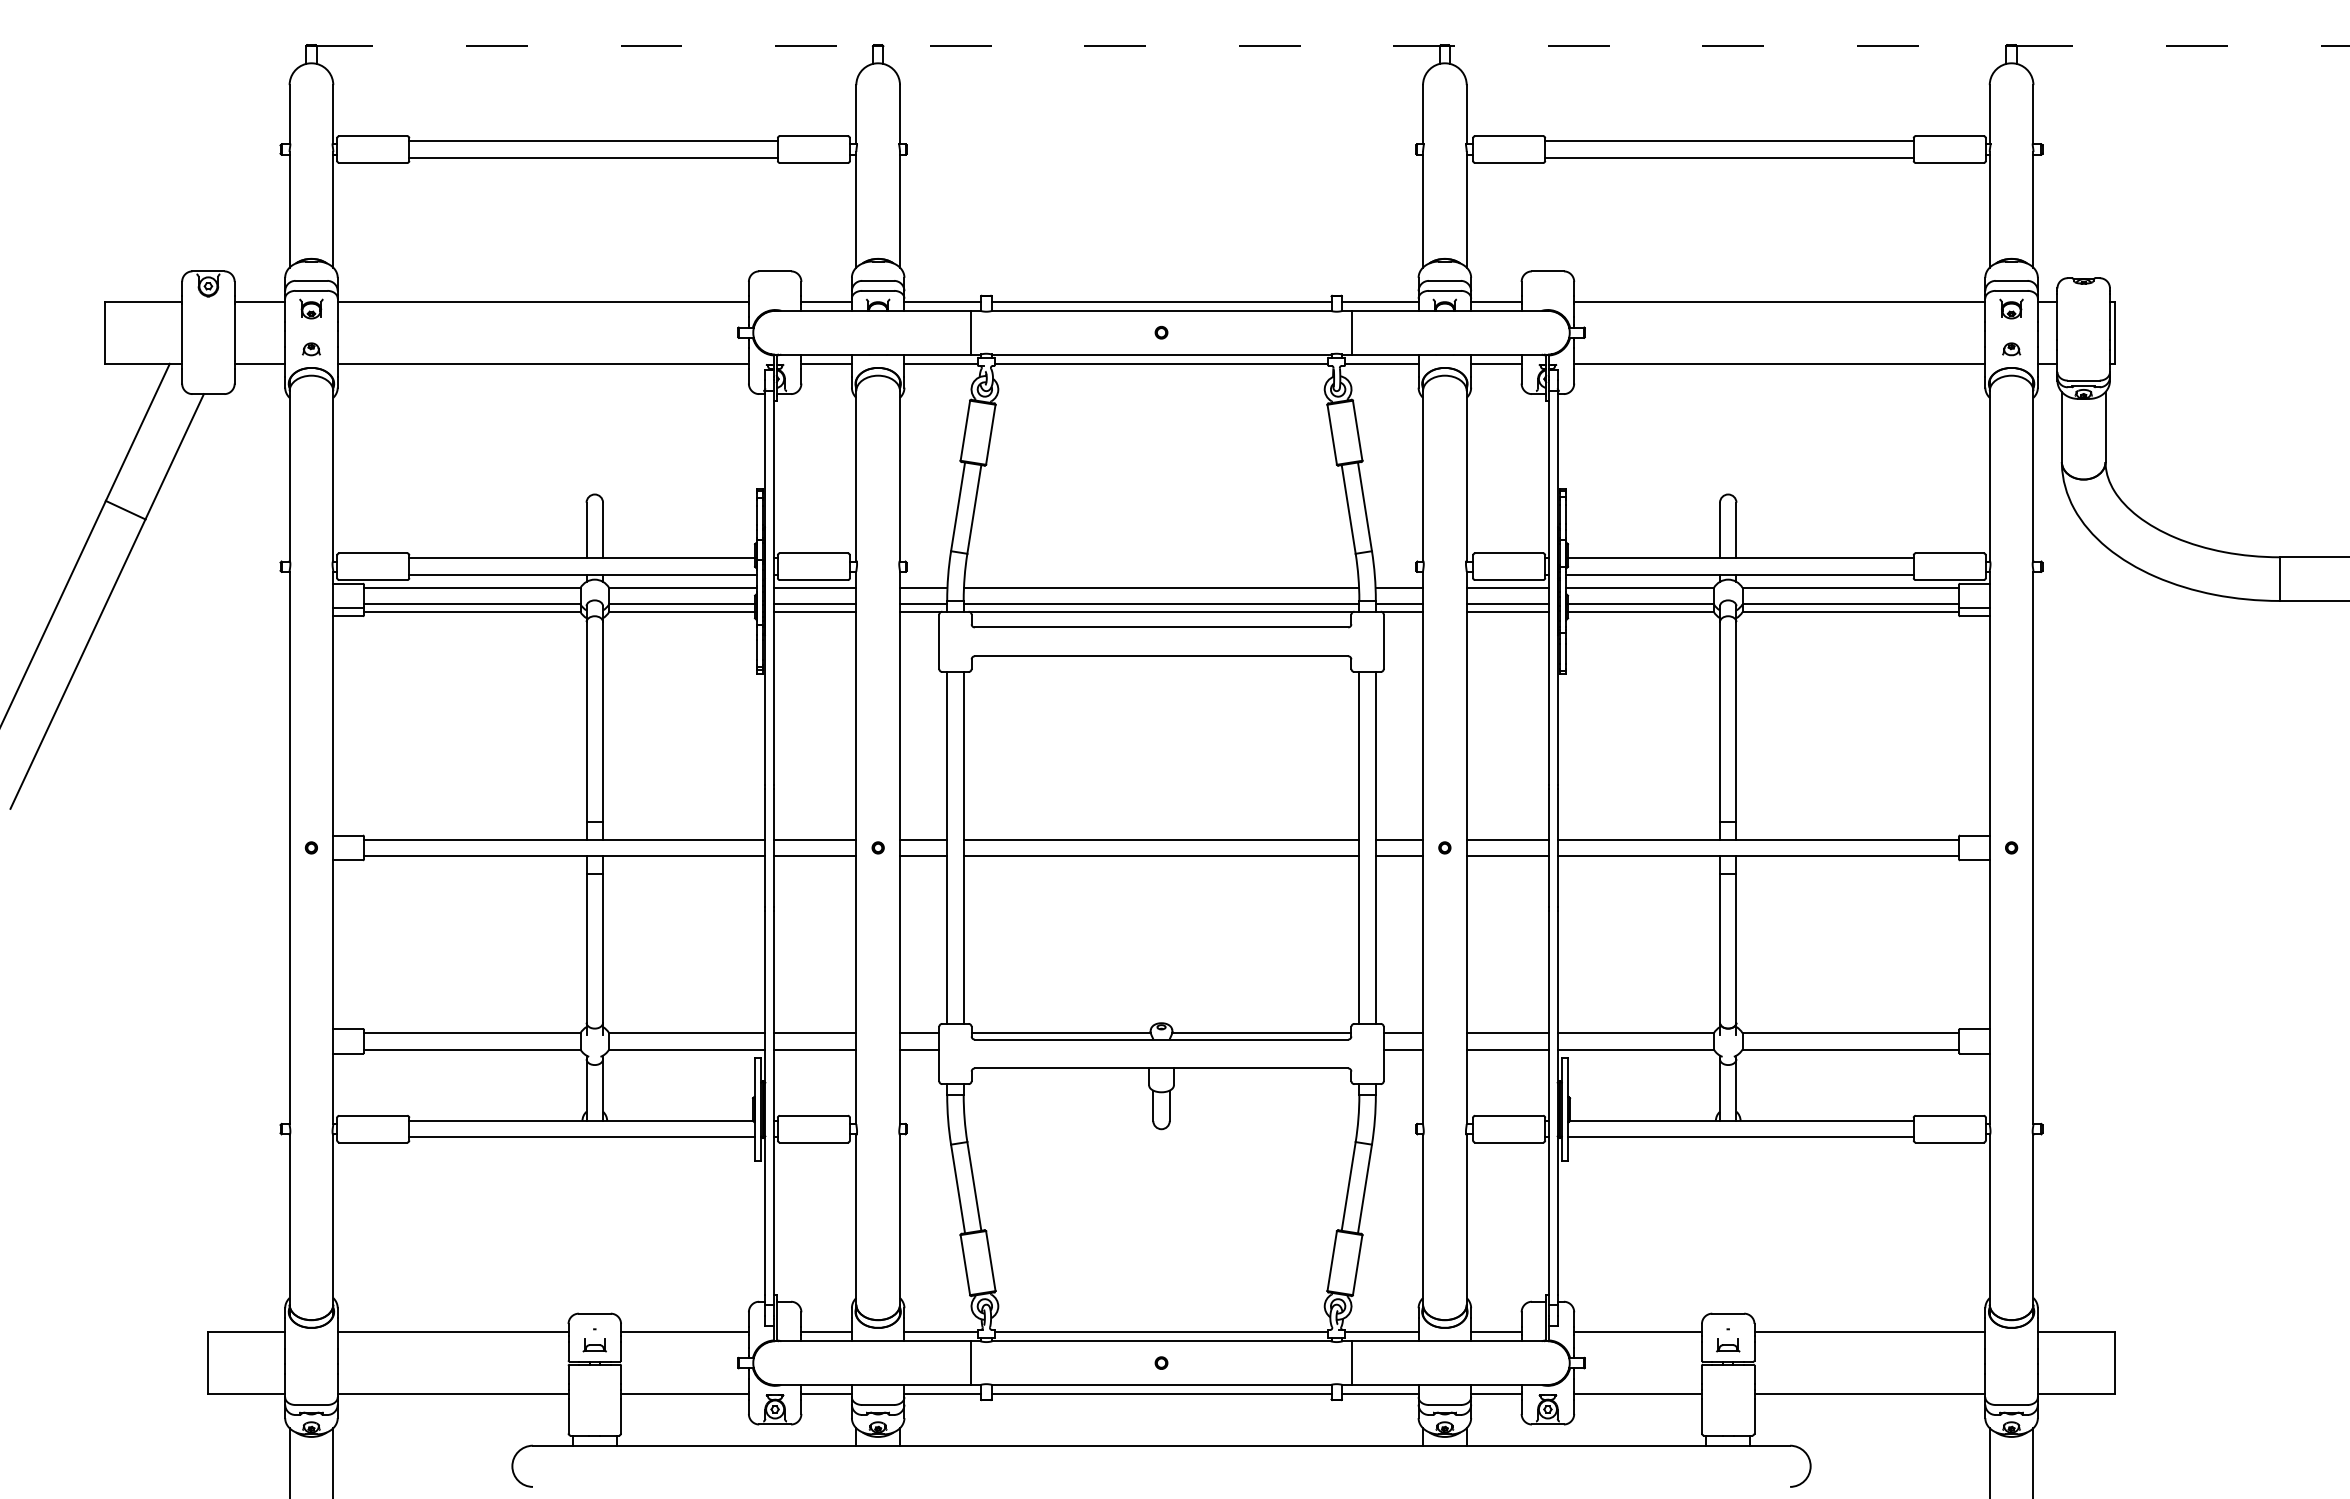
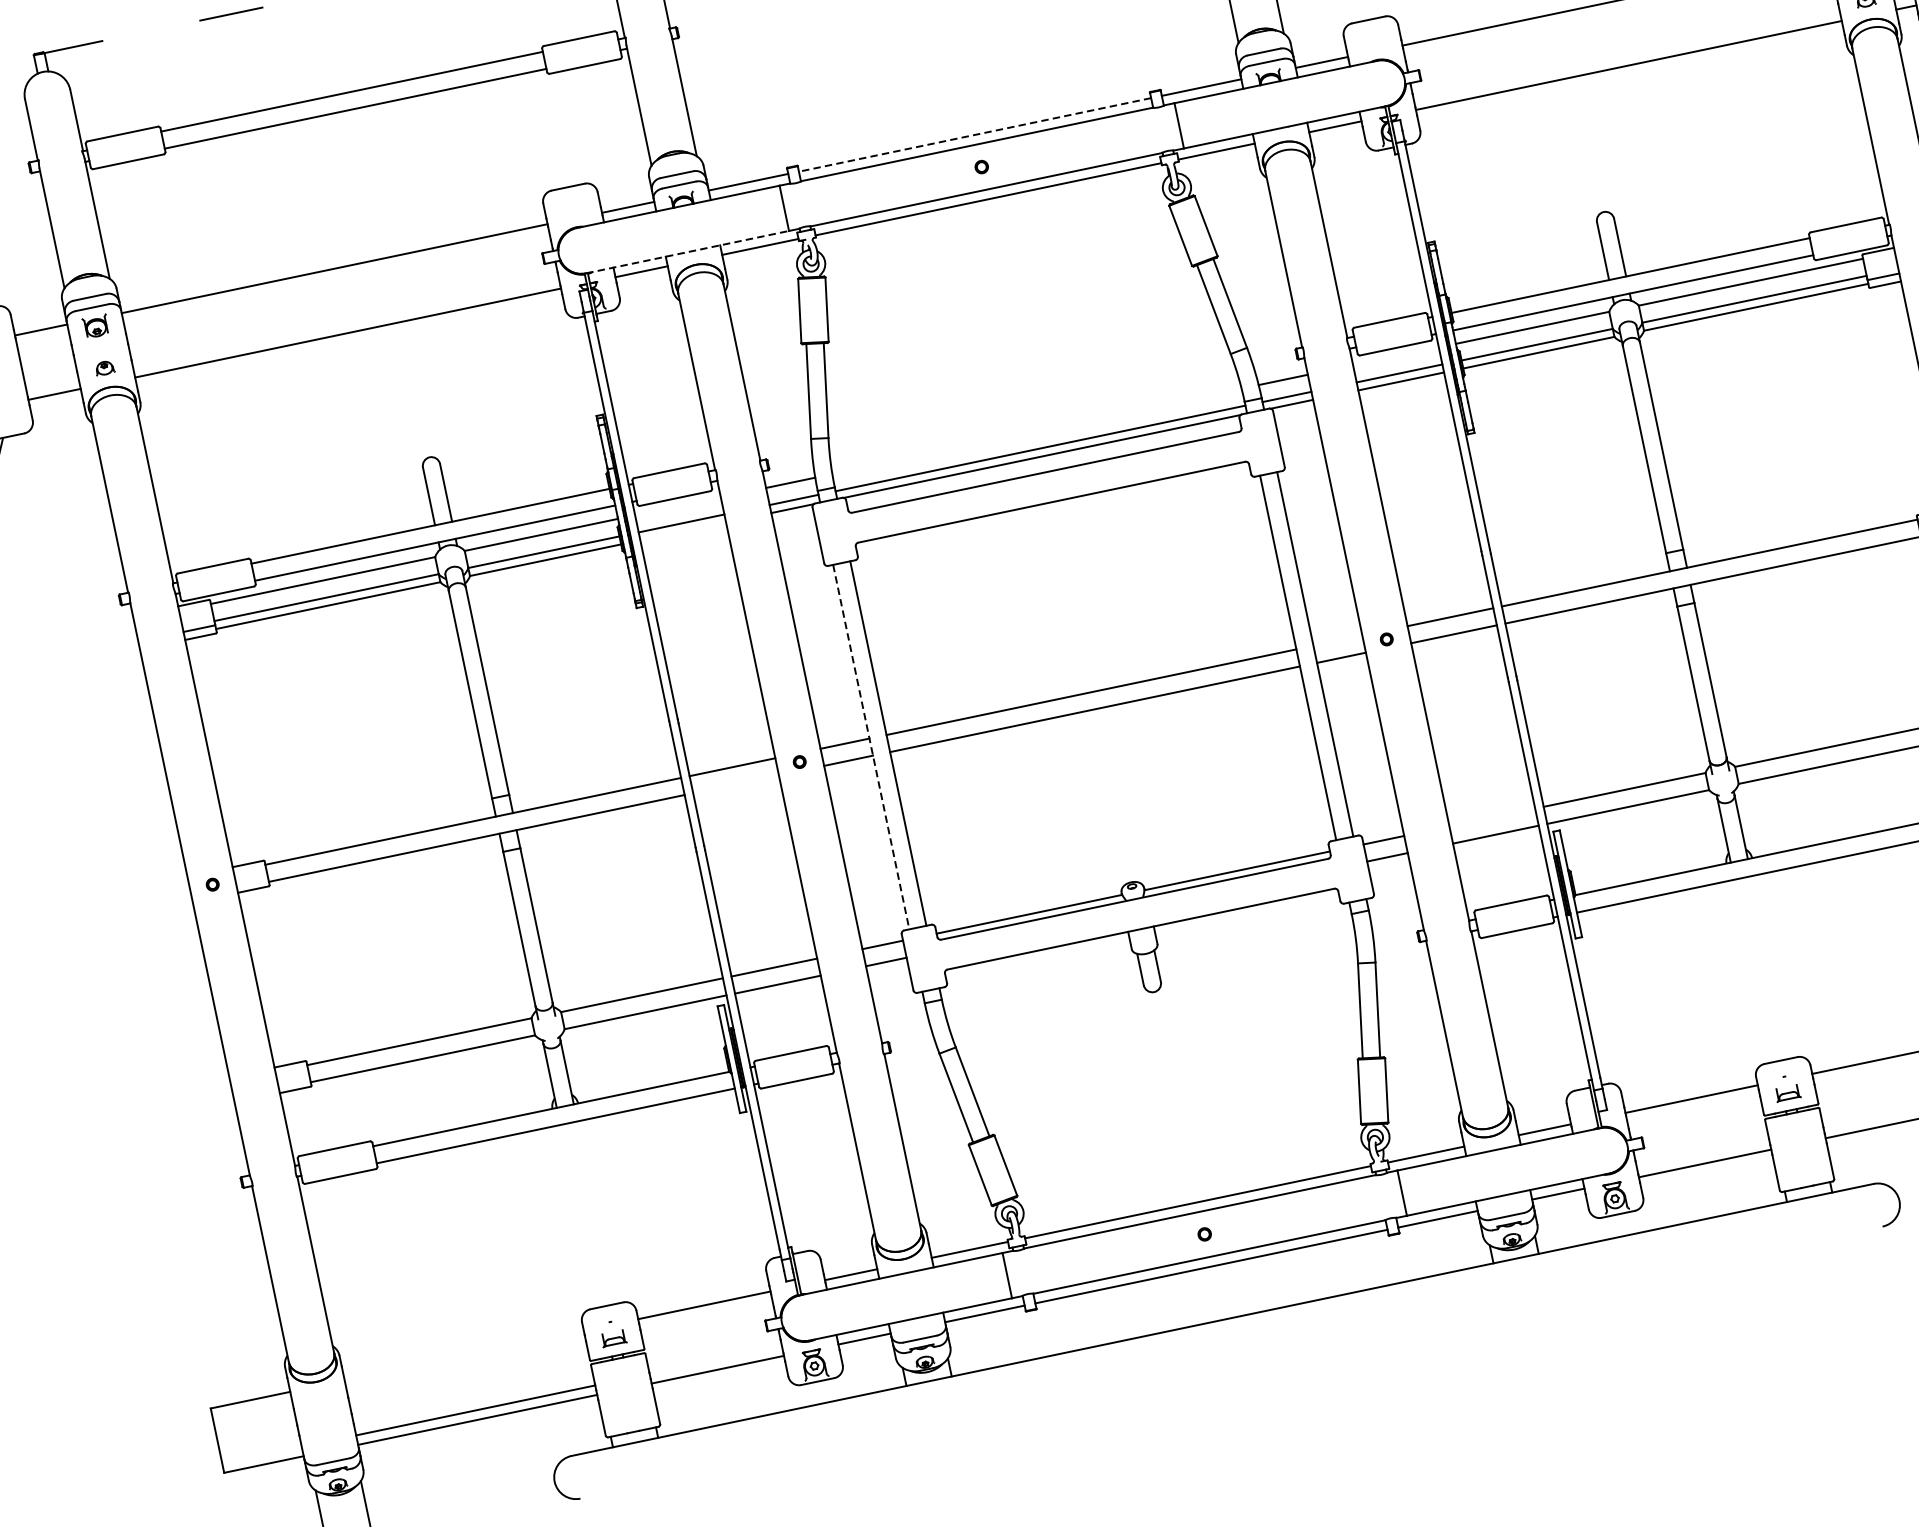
line: (1161, 301) -> (974, 134), solid -> dashed
line: (873, 354) -> (688, 251), solid -> dashed
line: (814, 587) -> (677, 506), removed
line: (1161, 587) -> (1036, 430), removed
line: (1507, 587) -> (1395, 356), removed
line: (814, 612) -> (682, 531), removed
line: (1399, 839) -> (1337, 640), removed
line: (947, 847) -> (871, 746), solid -> dashed
line: (814, 856) -> (735, 784), removed
line: (1507, 1033) -> (1491, 818), removed
line: (452, 1332) -> (475, 1411), moved

